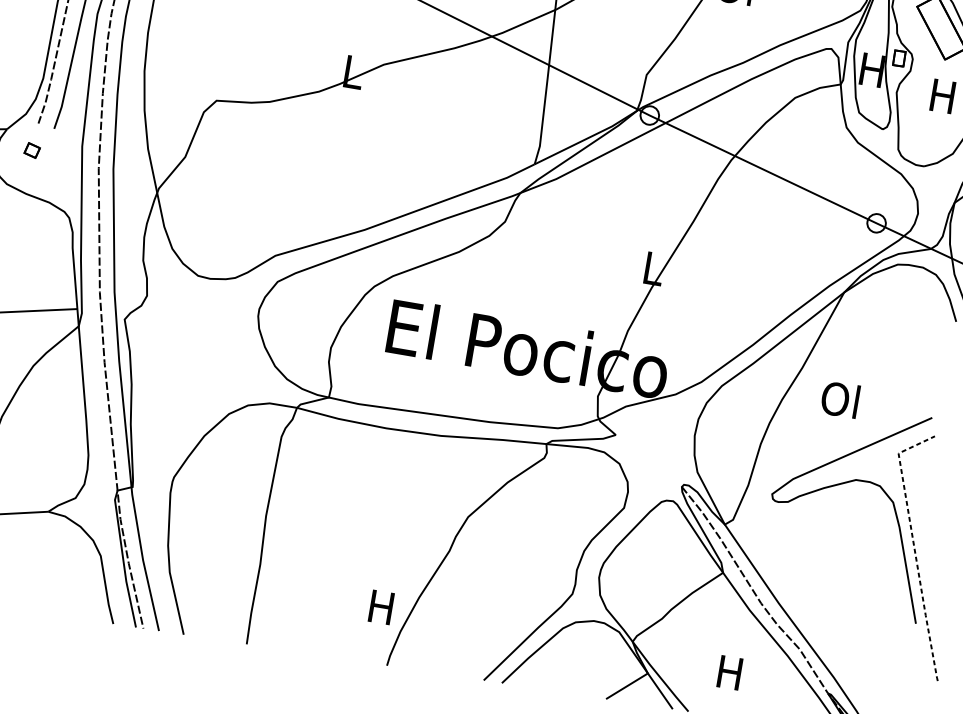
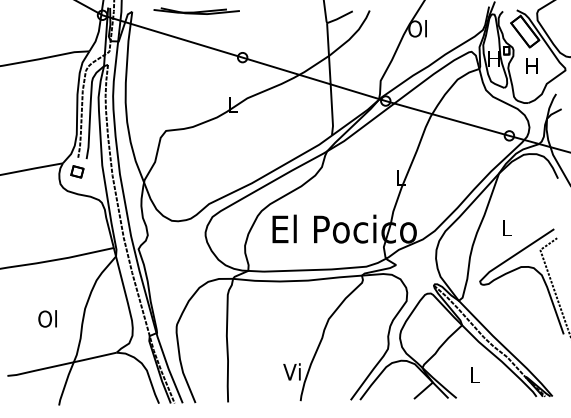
part: (32, 149) -> (77, 171), size x1.67
text: (840, 398) -> (506, 227), Ol -> L
text: (379, 605) -> (291, 371), H -> Vi
text: (728, 671) -> (473, 374), H -> L

